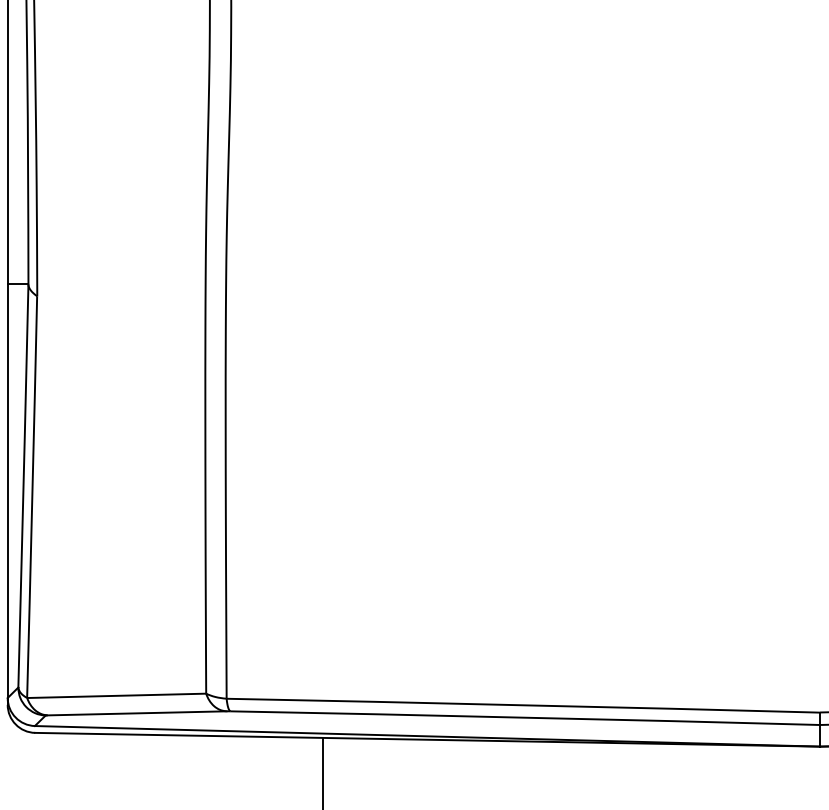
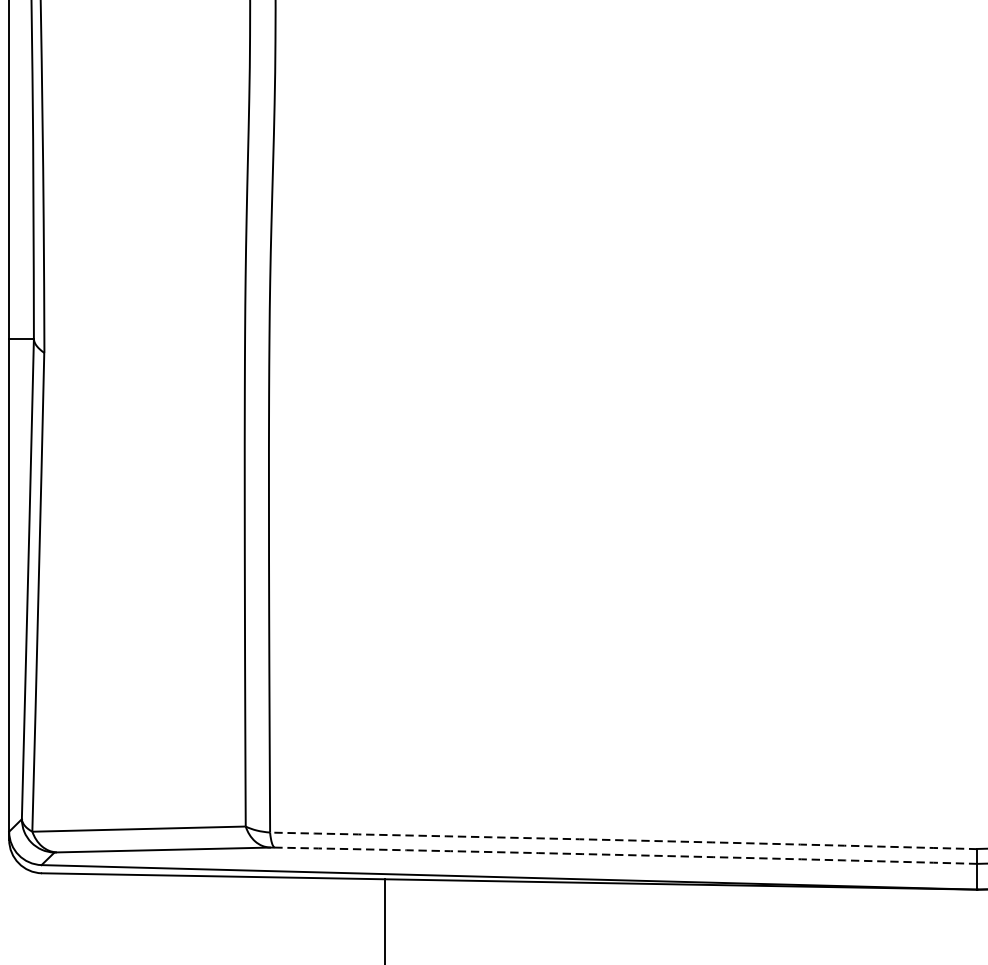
arc: (523, 705) -> (623, 840), solid -> dashed
arc: (525, 717) -> (626, 854), solid -> dashed

